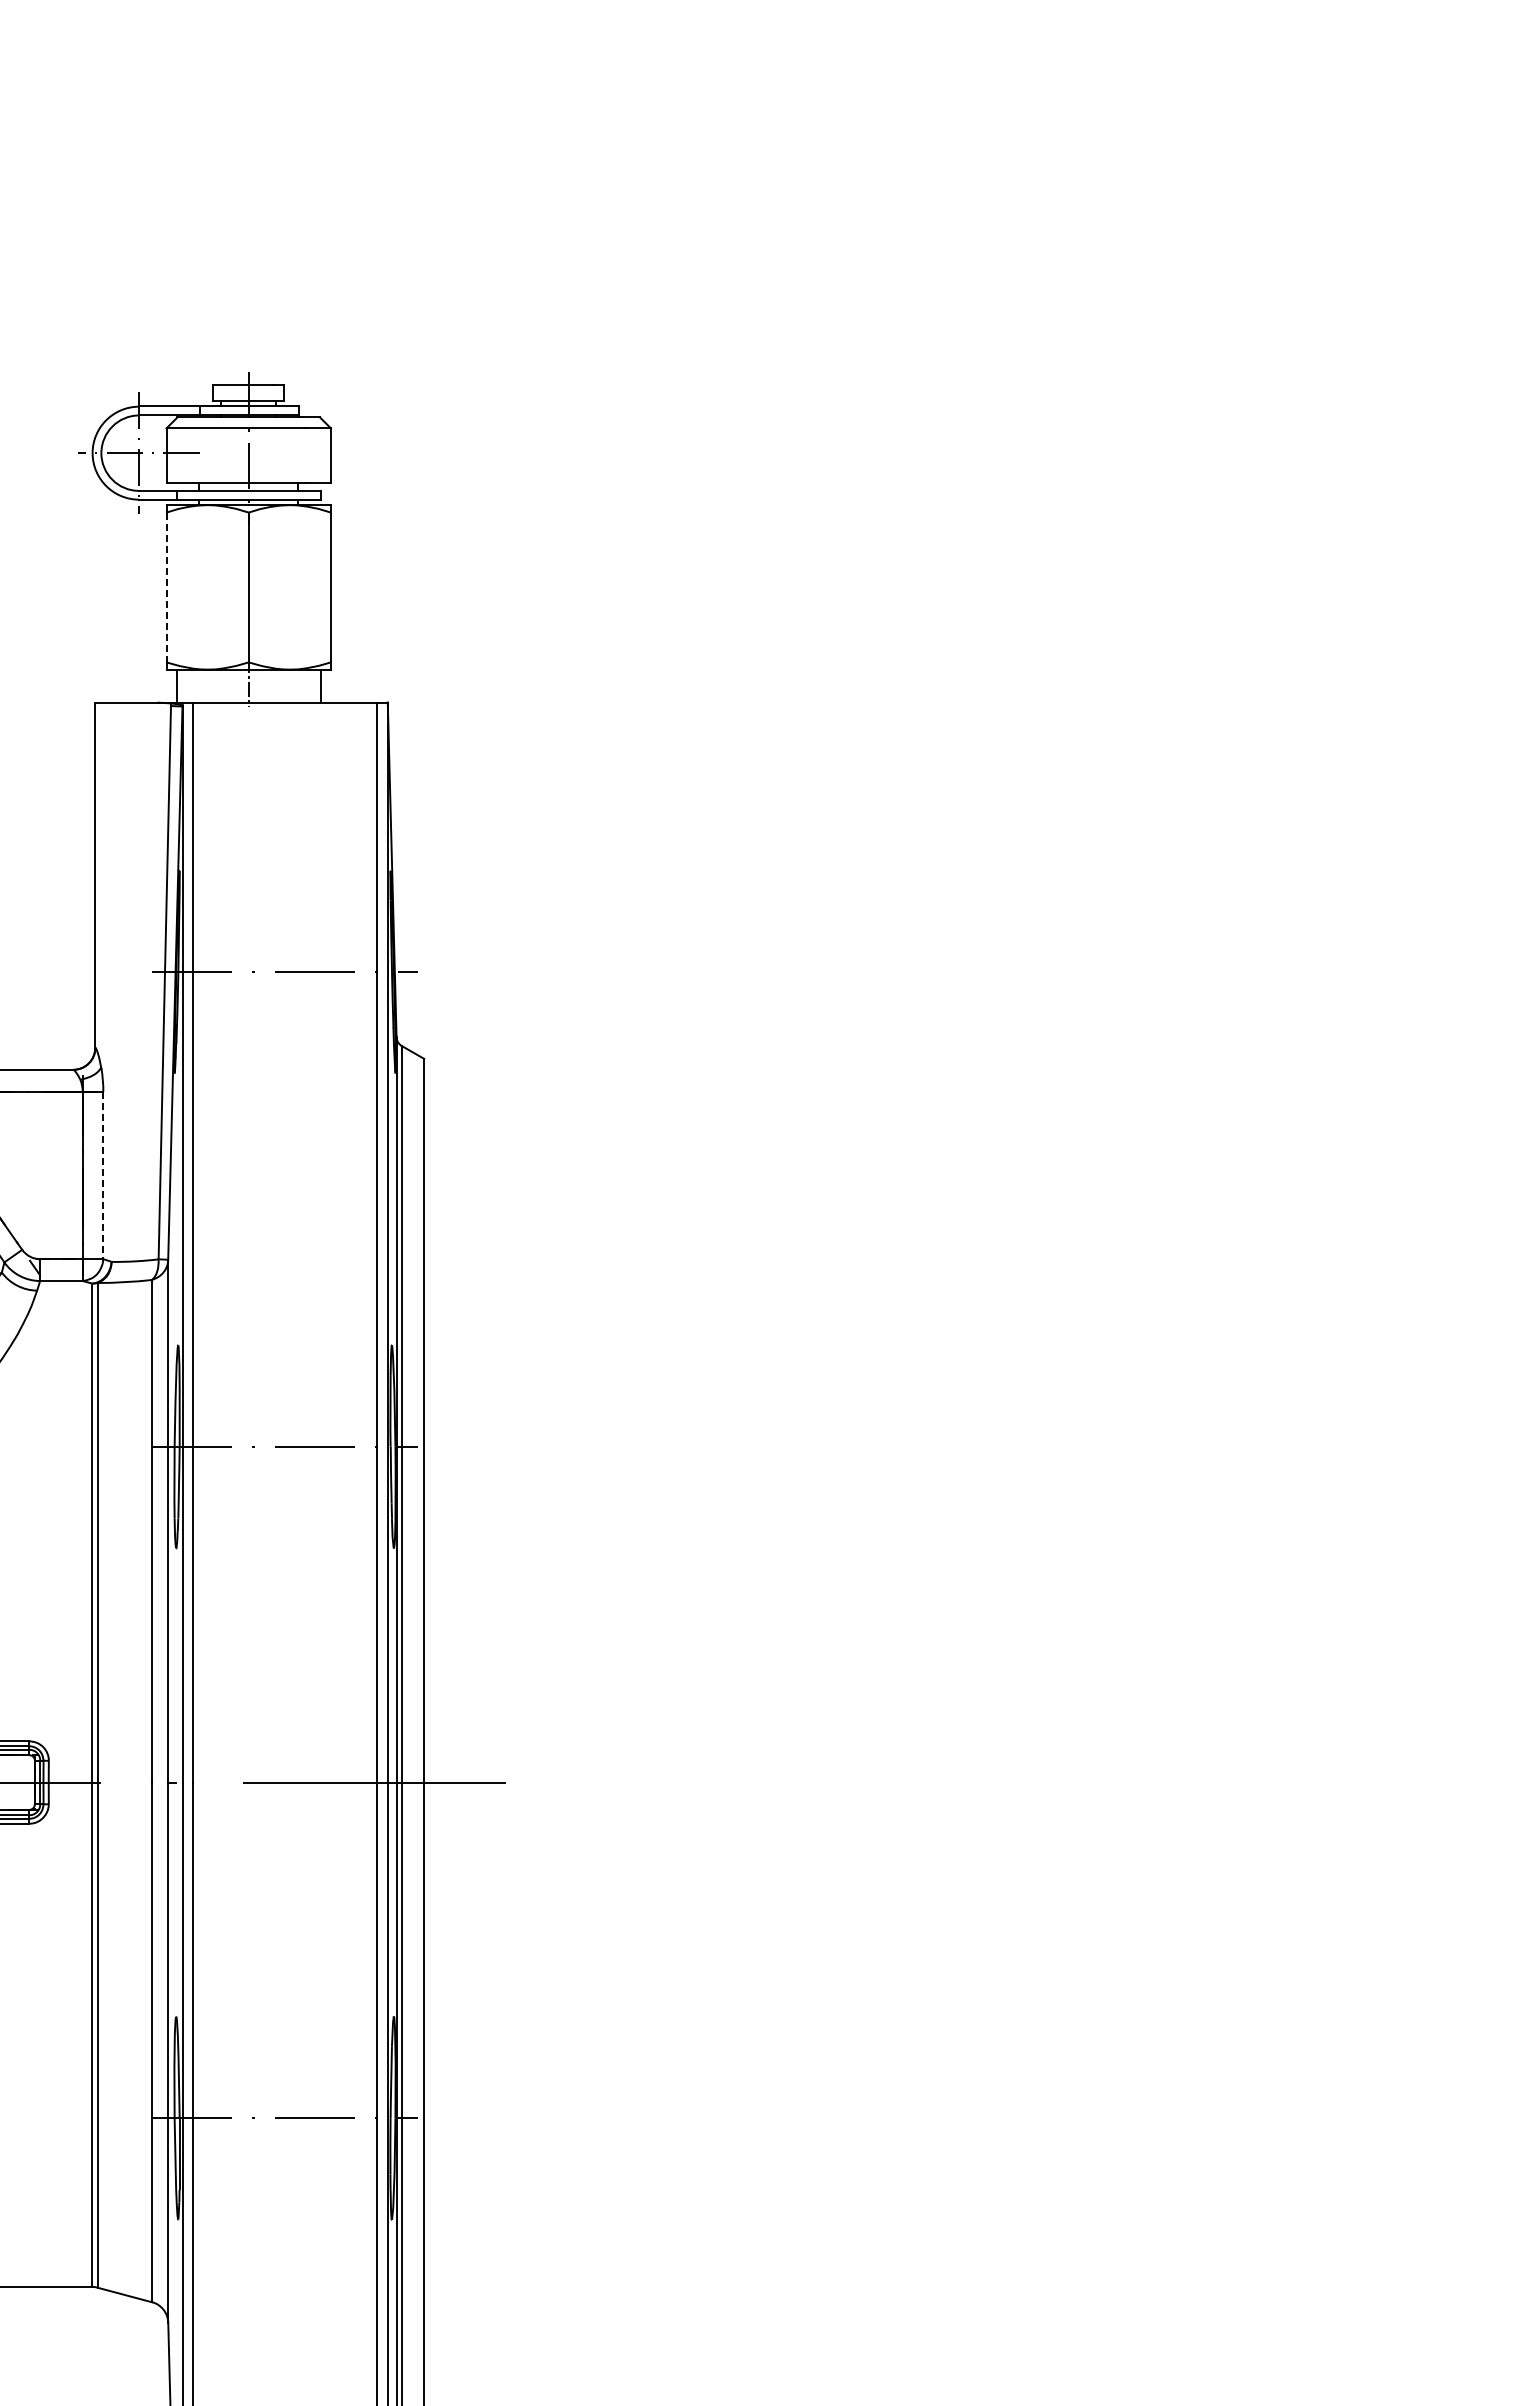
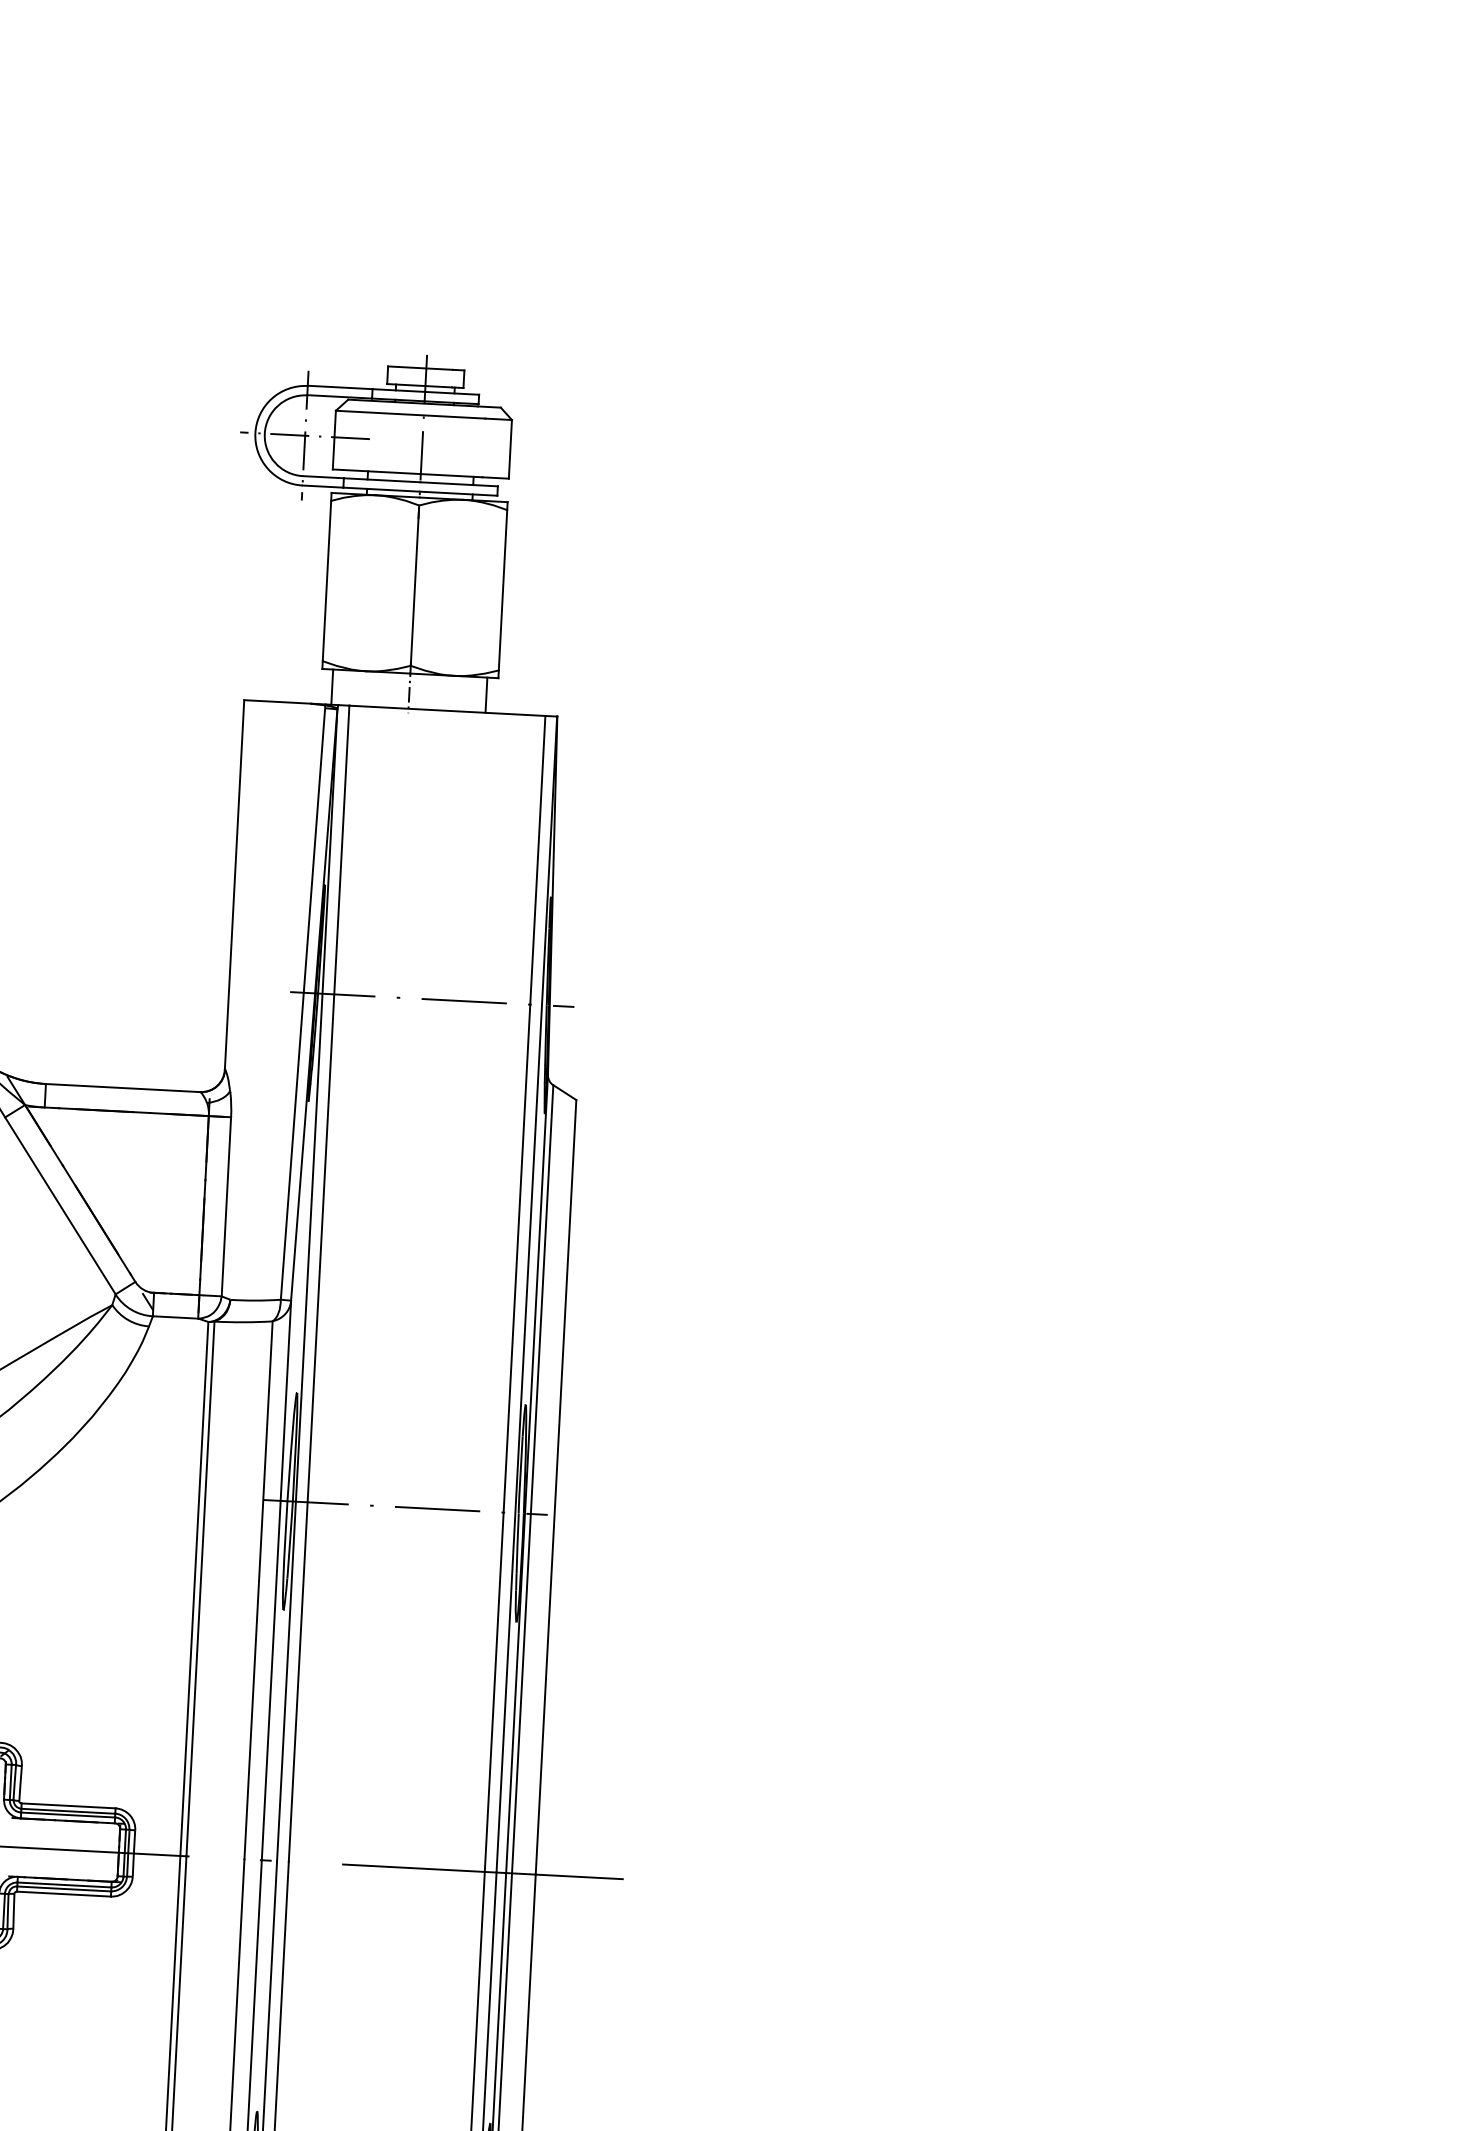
line: (166, 587) -> (326, 581), dashed -> solid
line: (103, 1175) -> (226, 1206), dashed -> solid

